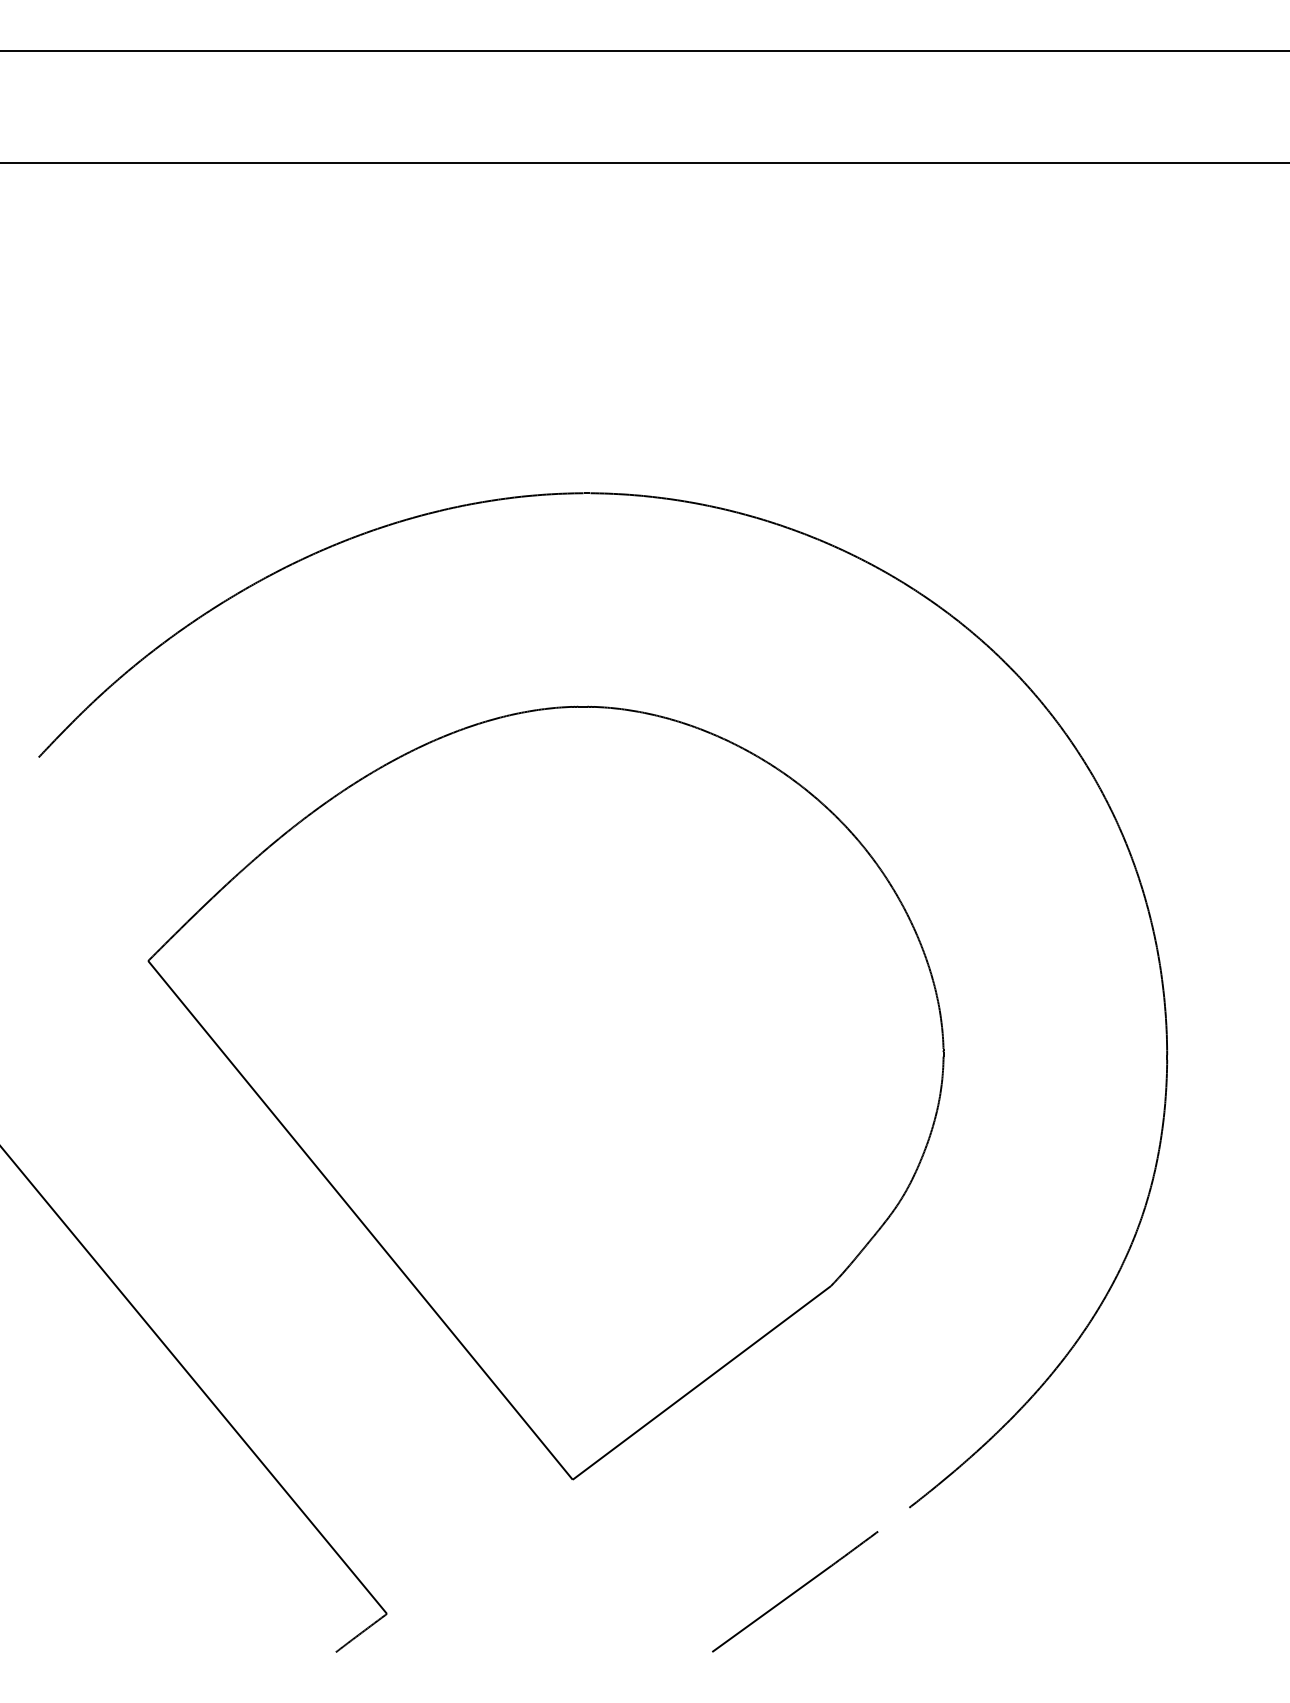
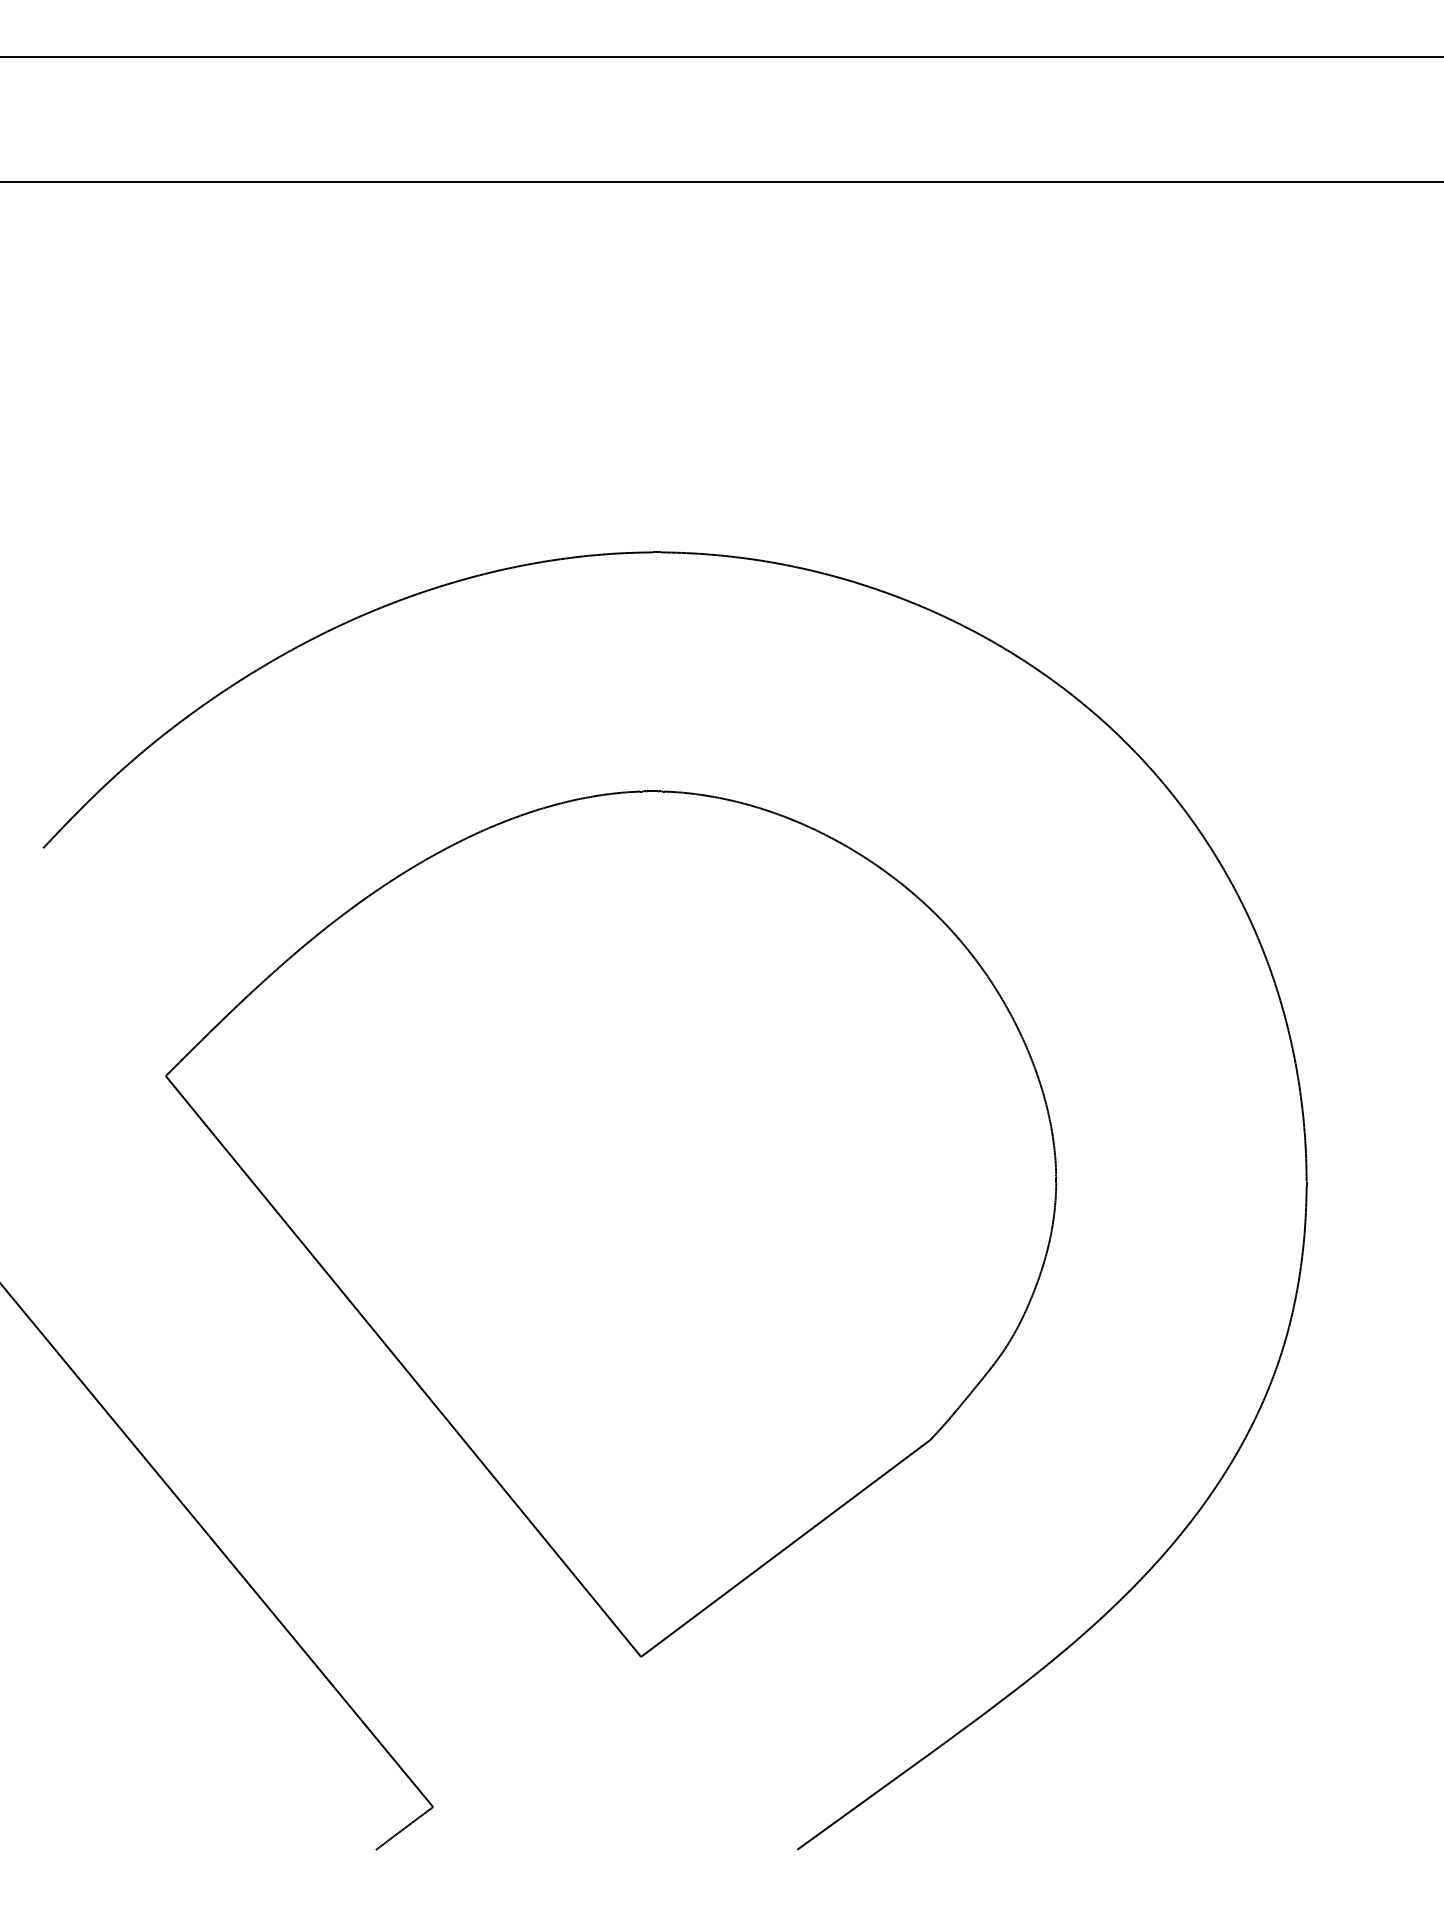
line: (893, 1519) -> (1000, 1701), added

